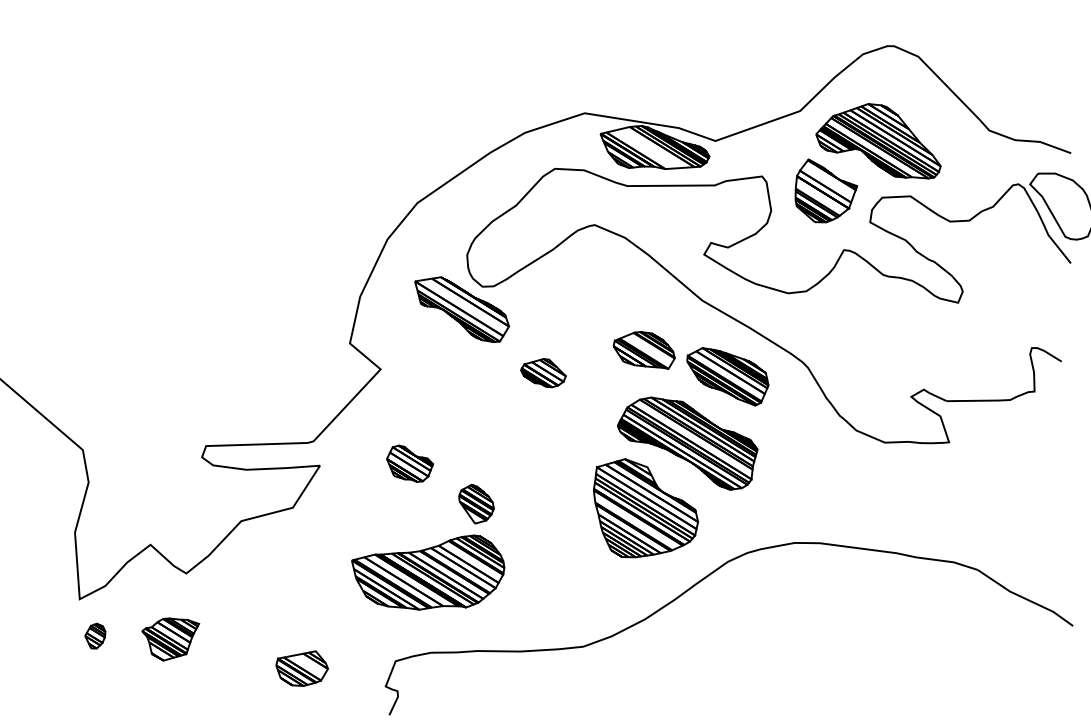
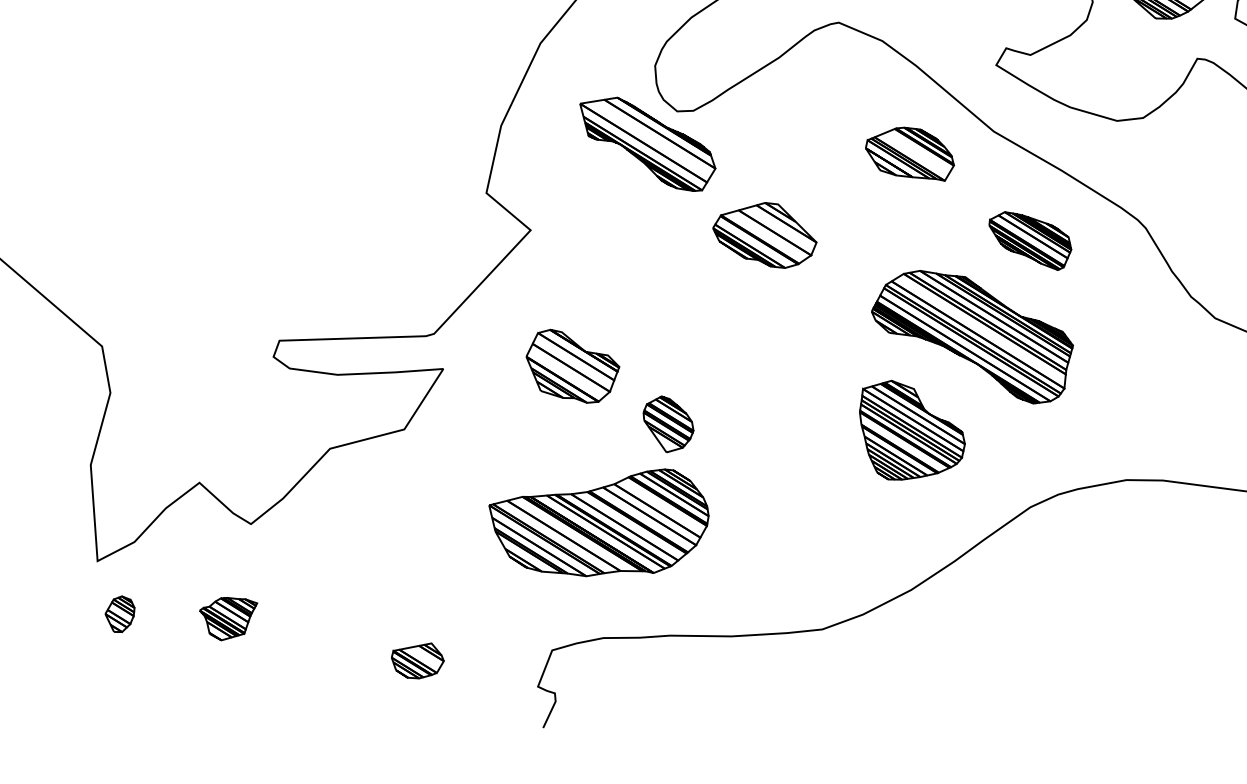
part: (643, 350) -> (908, 154), moved
part: (543, 373) -> (764, 236), size x1.6
part: (727, 376) -> (1029, 240), size x0.7
part: (409, 463) -> (572, 365), size x1.4
part: (645, 508) -> (911, 430), size x0.7
part: (170, 639) -> (228, 619), size x0.7
part: (302, 668) -> (418, 660), size x0.7

